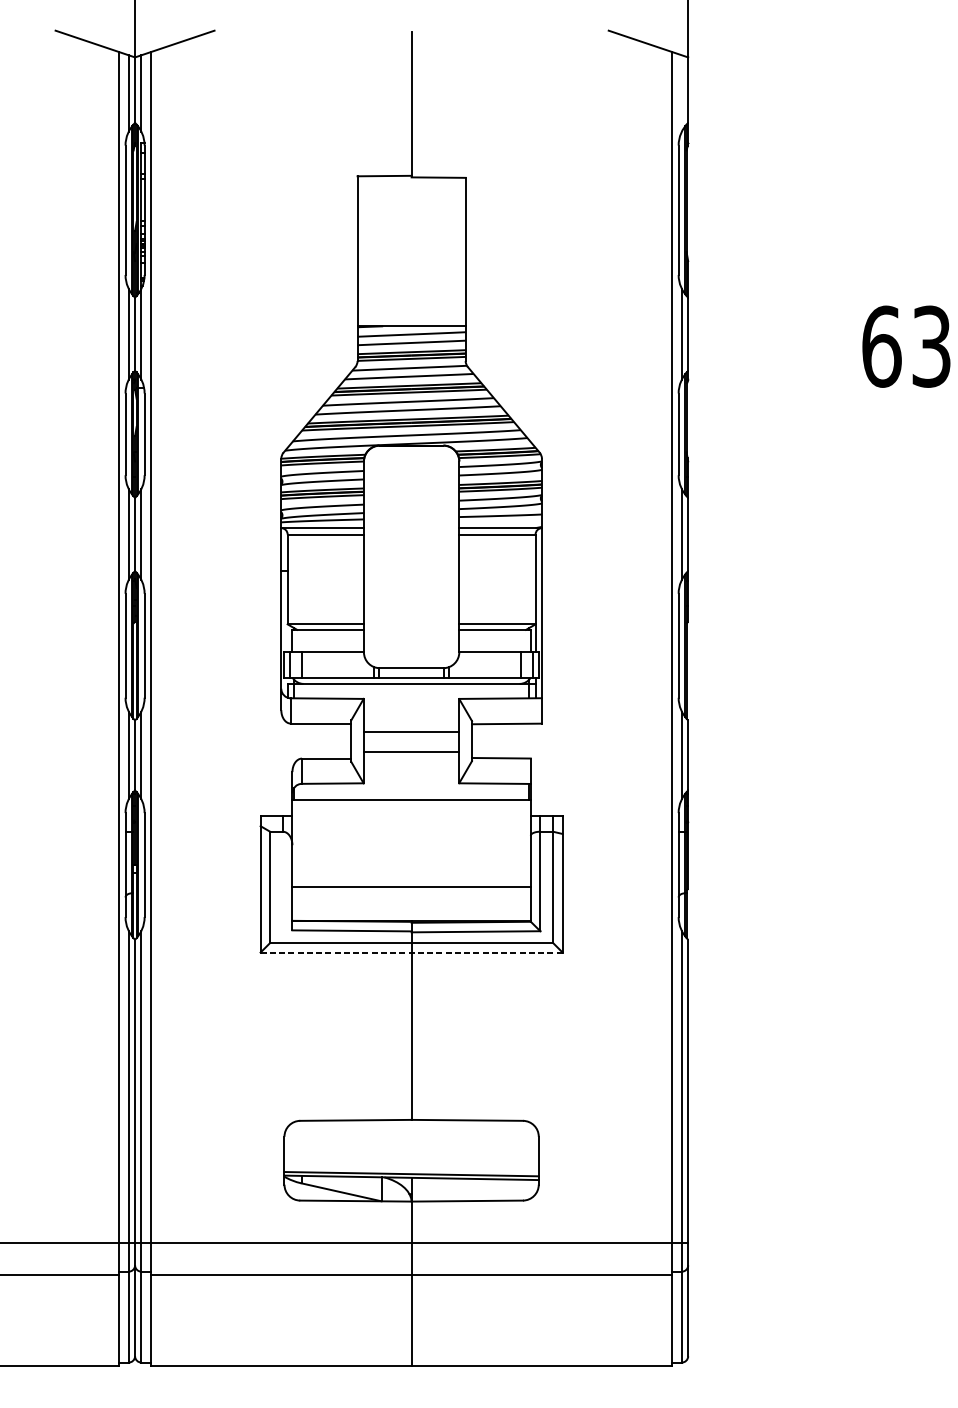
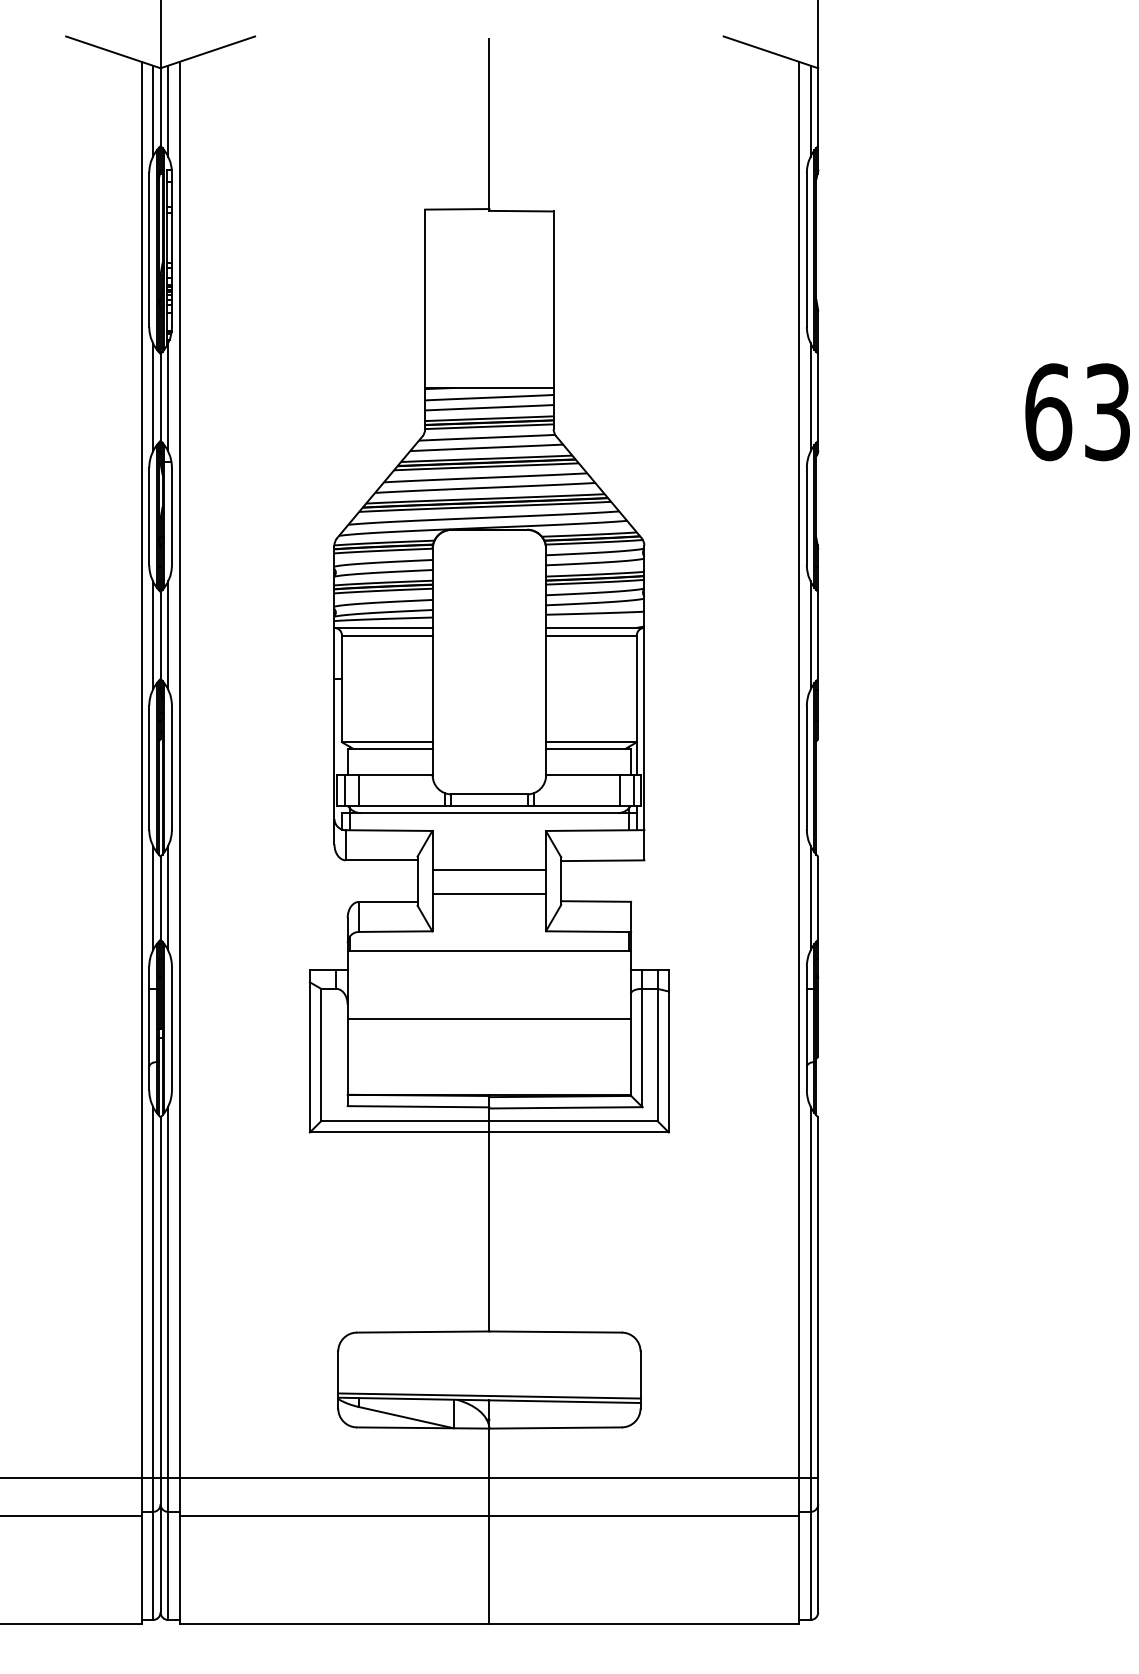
line: (681, 92) -> (810, 110), added
line: (411, 886) -> (489, 1019), moved
line: (411, 952) -> (489, 1132), dashed -> solid

